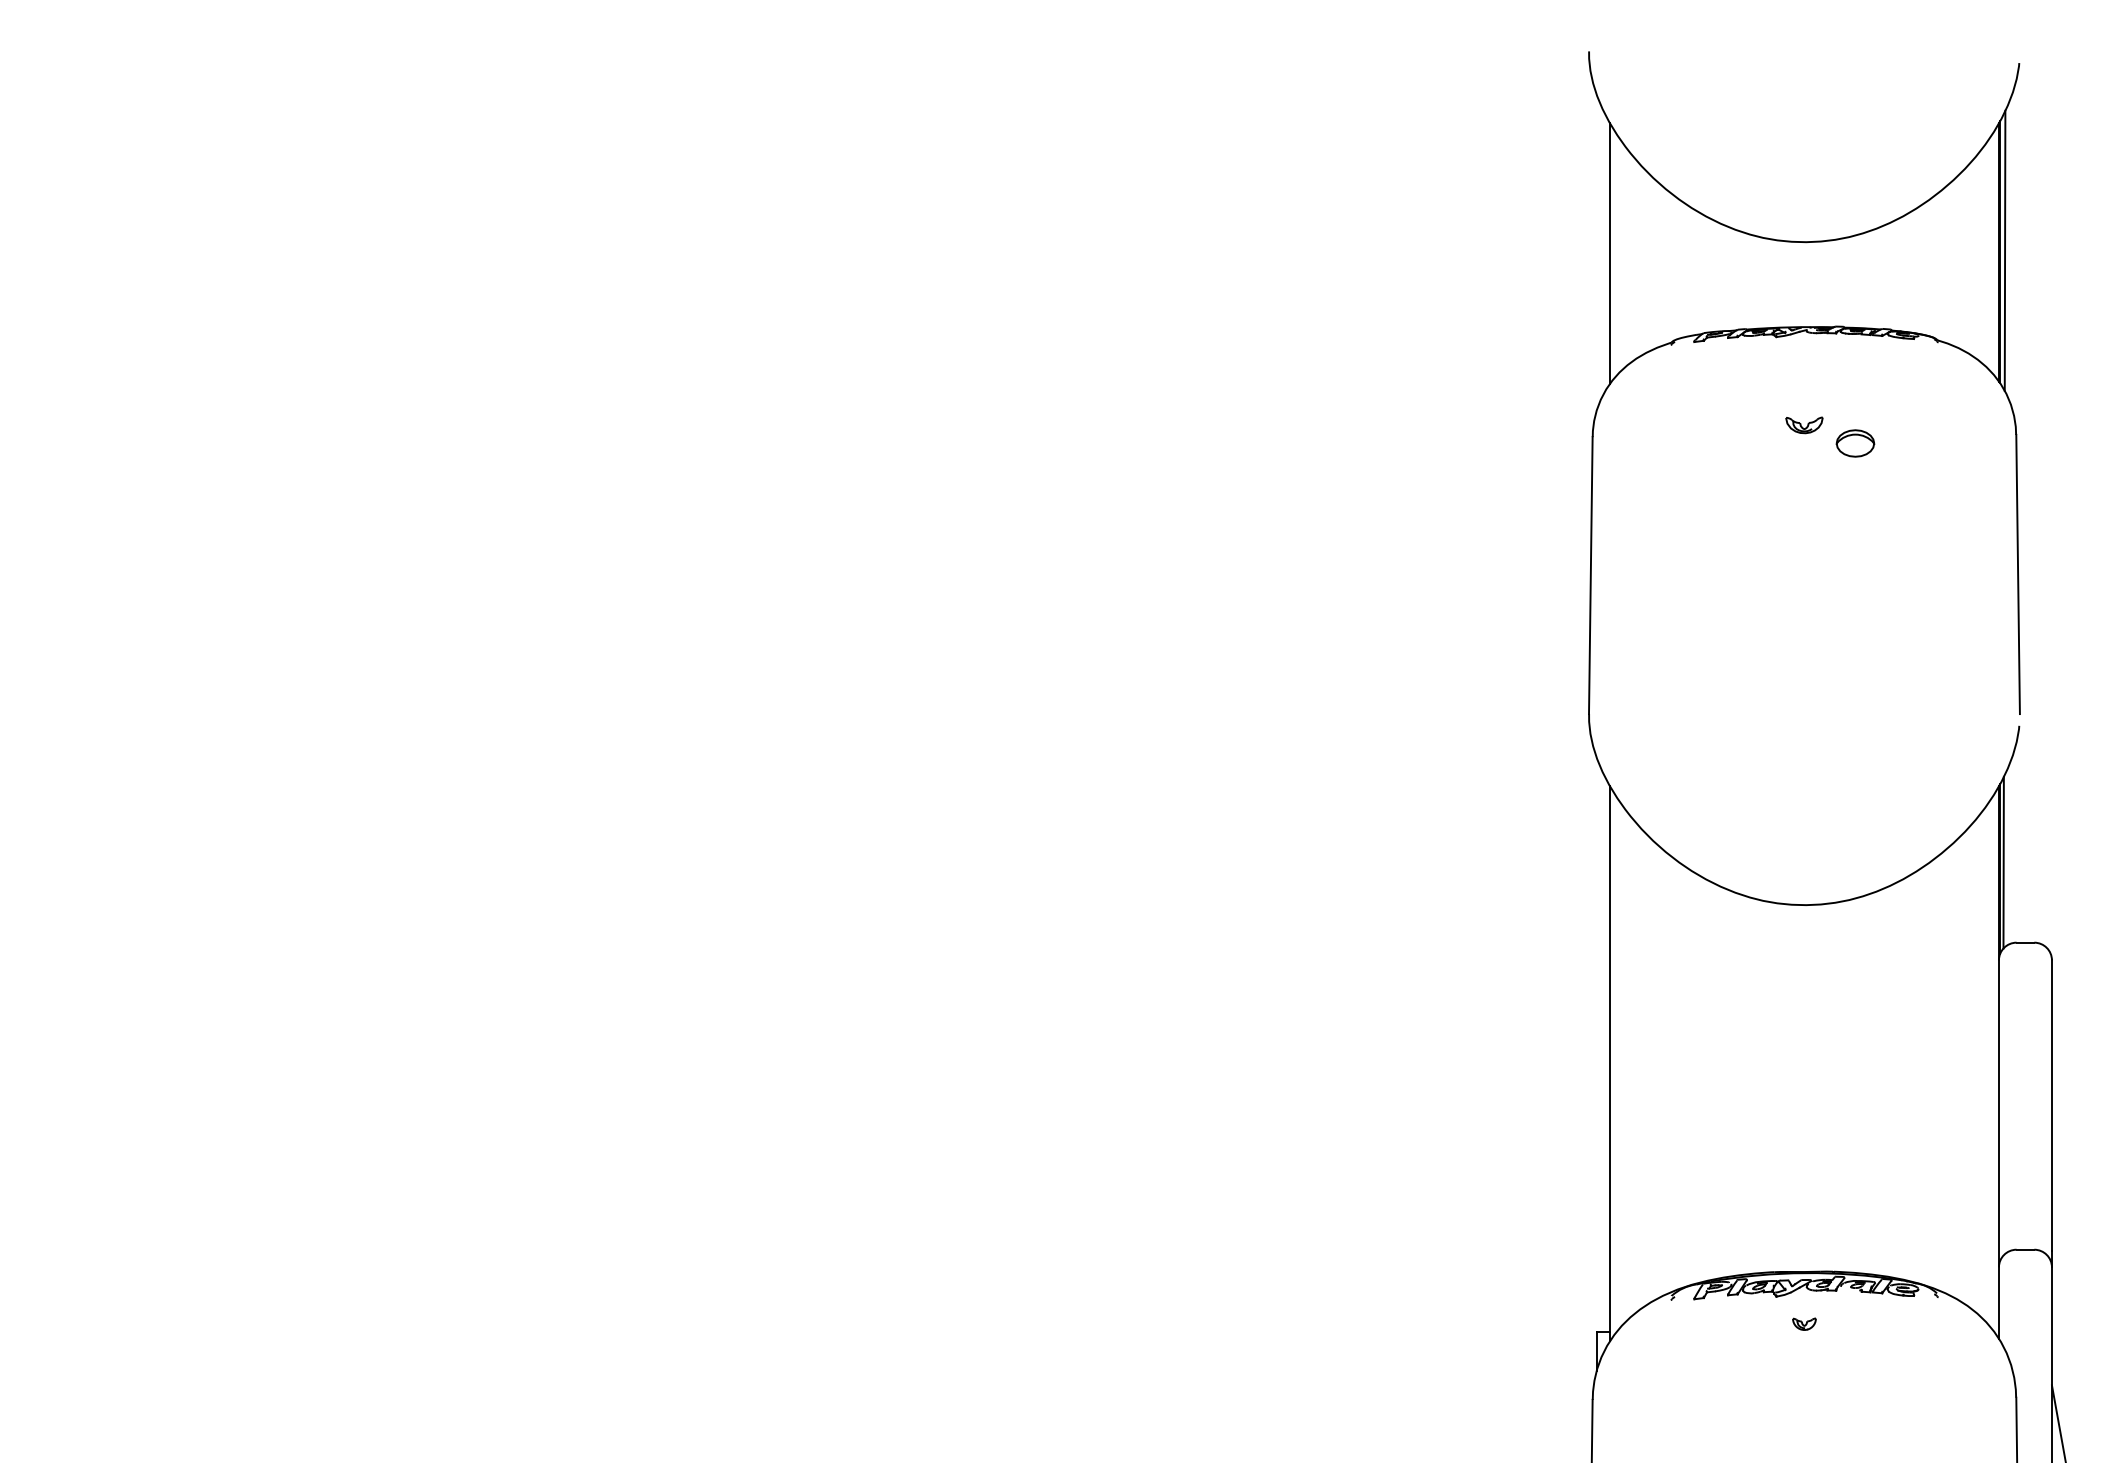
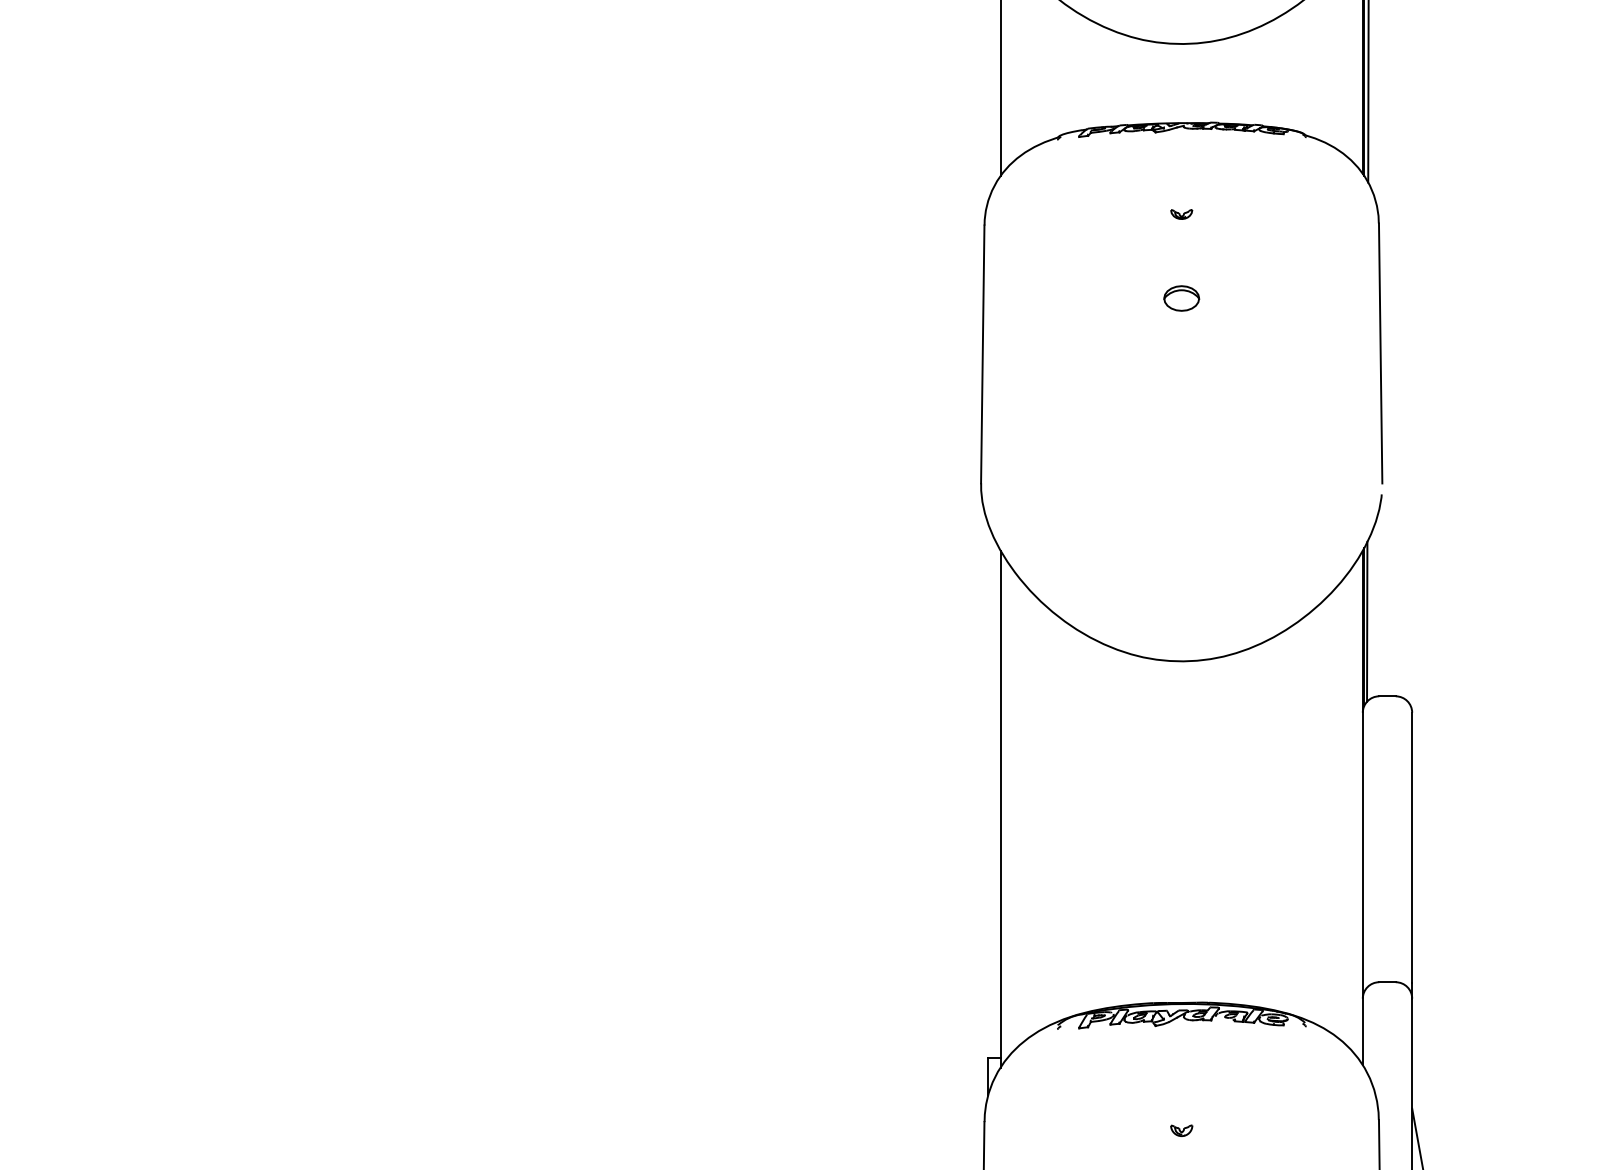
part: (1804, 424) -> (1181, 213), size x0.62
part: (1855, 443) -> (1181, 298), moved
part: (1804, 1323) -> (1181, 1130), moved

